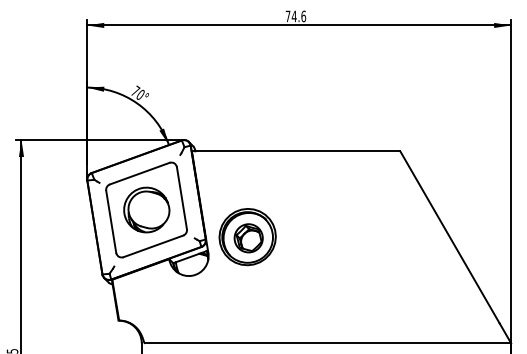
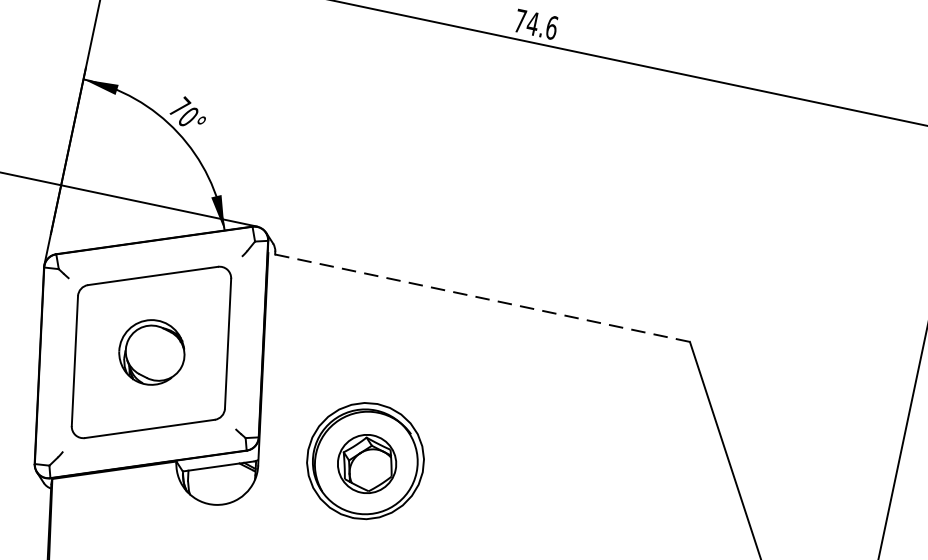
line: (295, 151) -> (477, 297), solid -> dashed
part: (146, 209) -> (151, 351), size x0.7
part: (247, 237) -> (364, 461), moved

